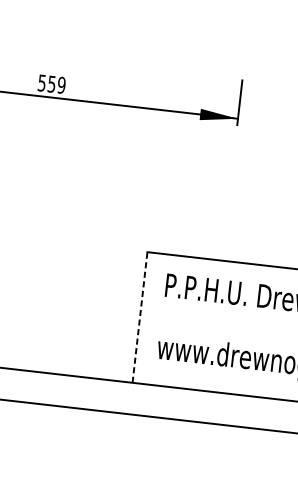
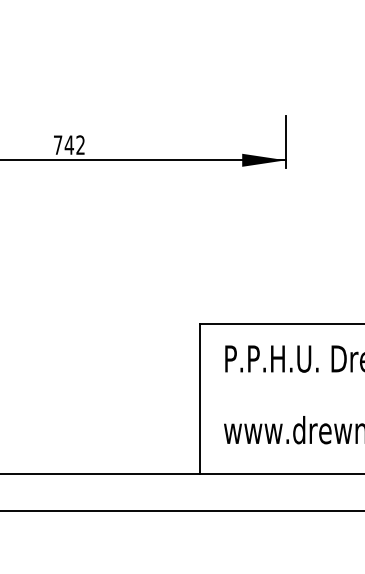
text: (51, 84) -> (69, 145), 559 -> 742
line: (139, 316) -> (199, 398), dashed -> solid

